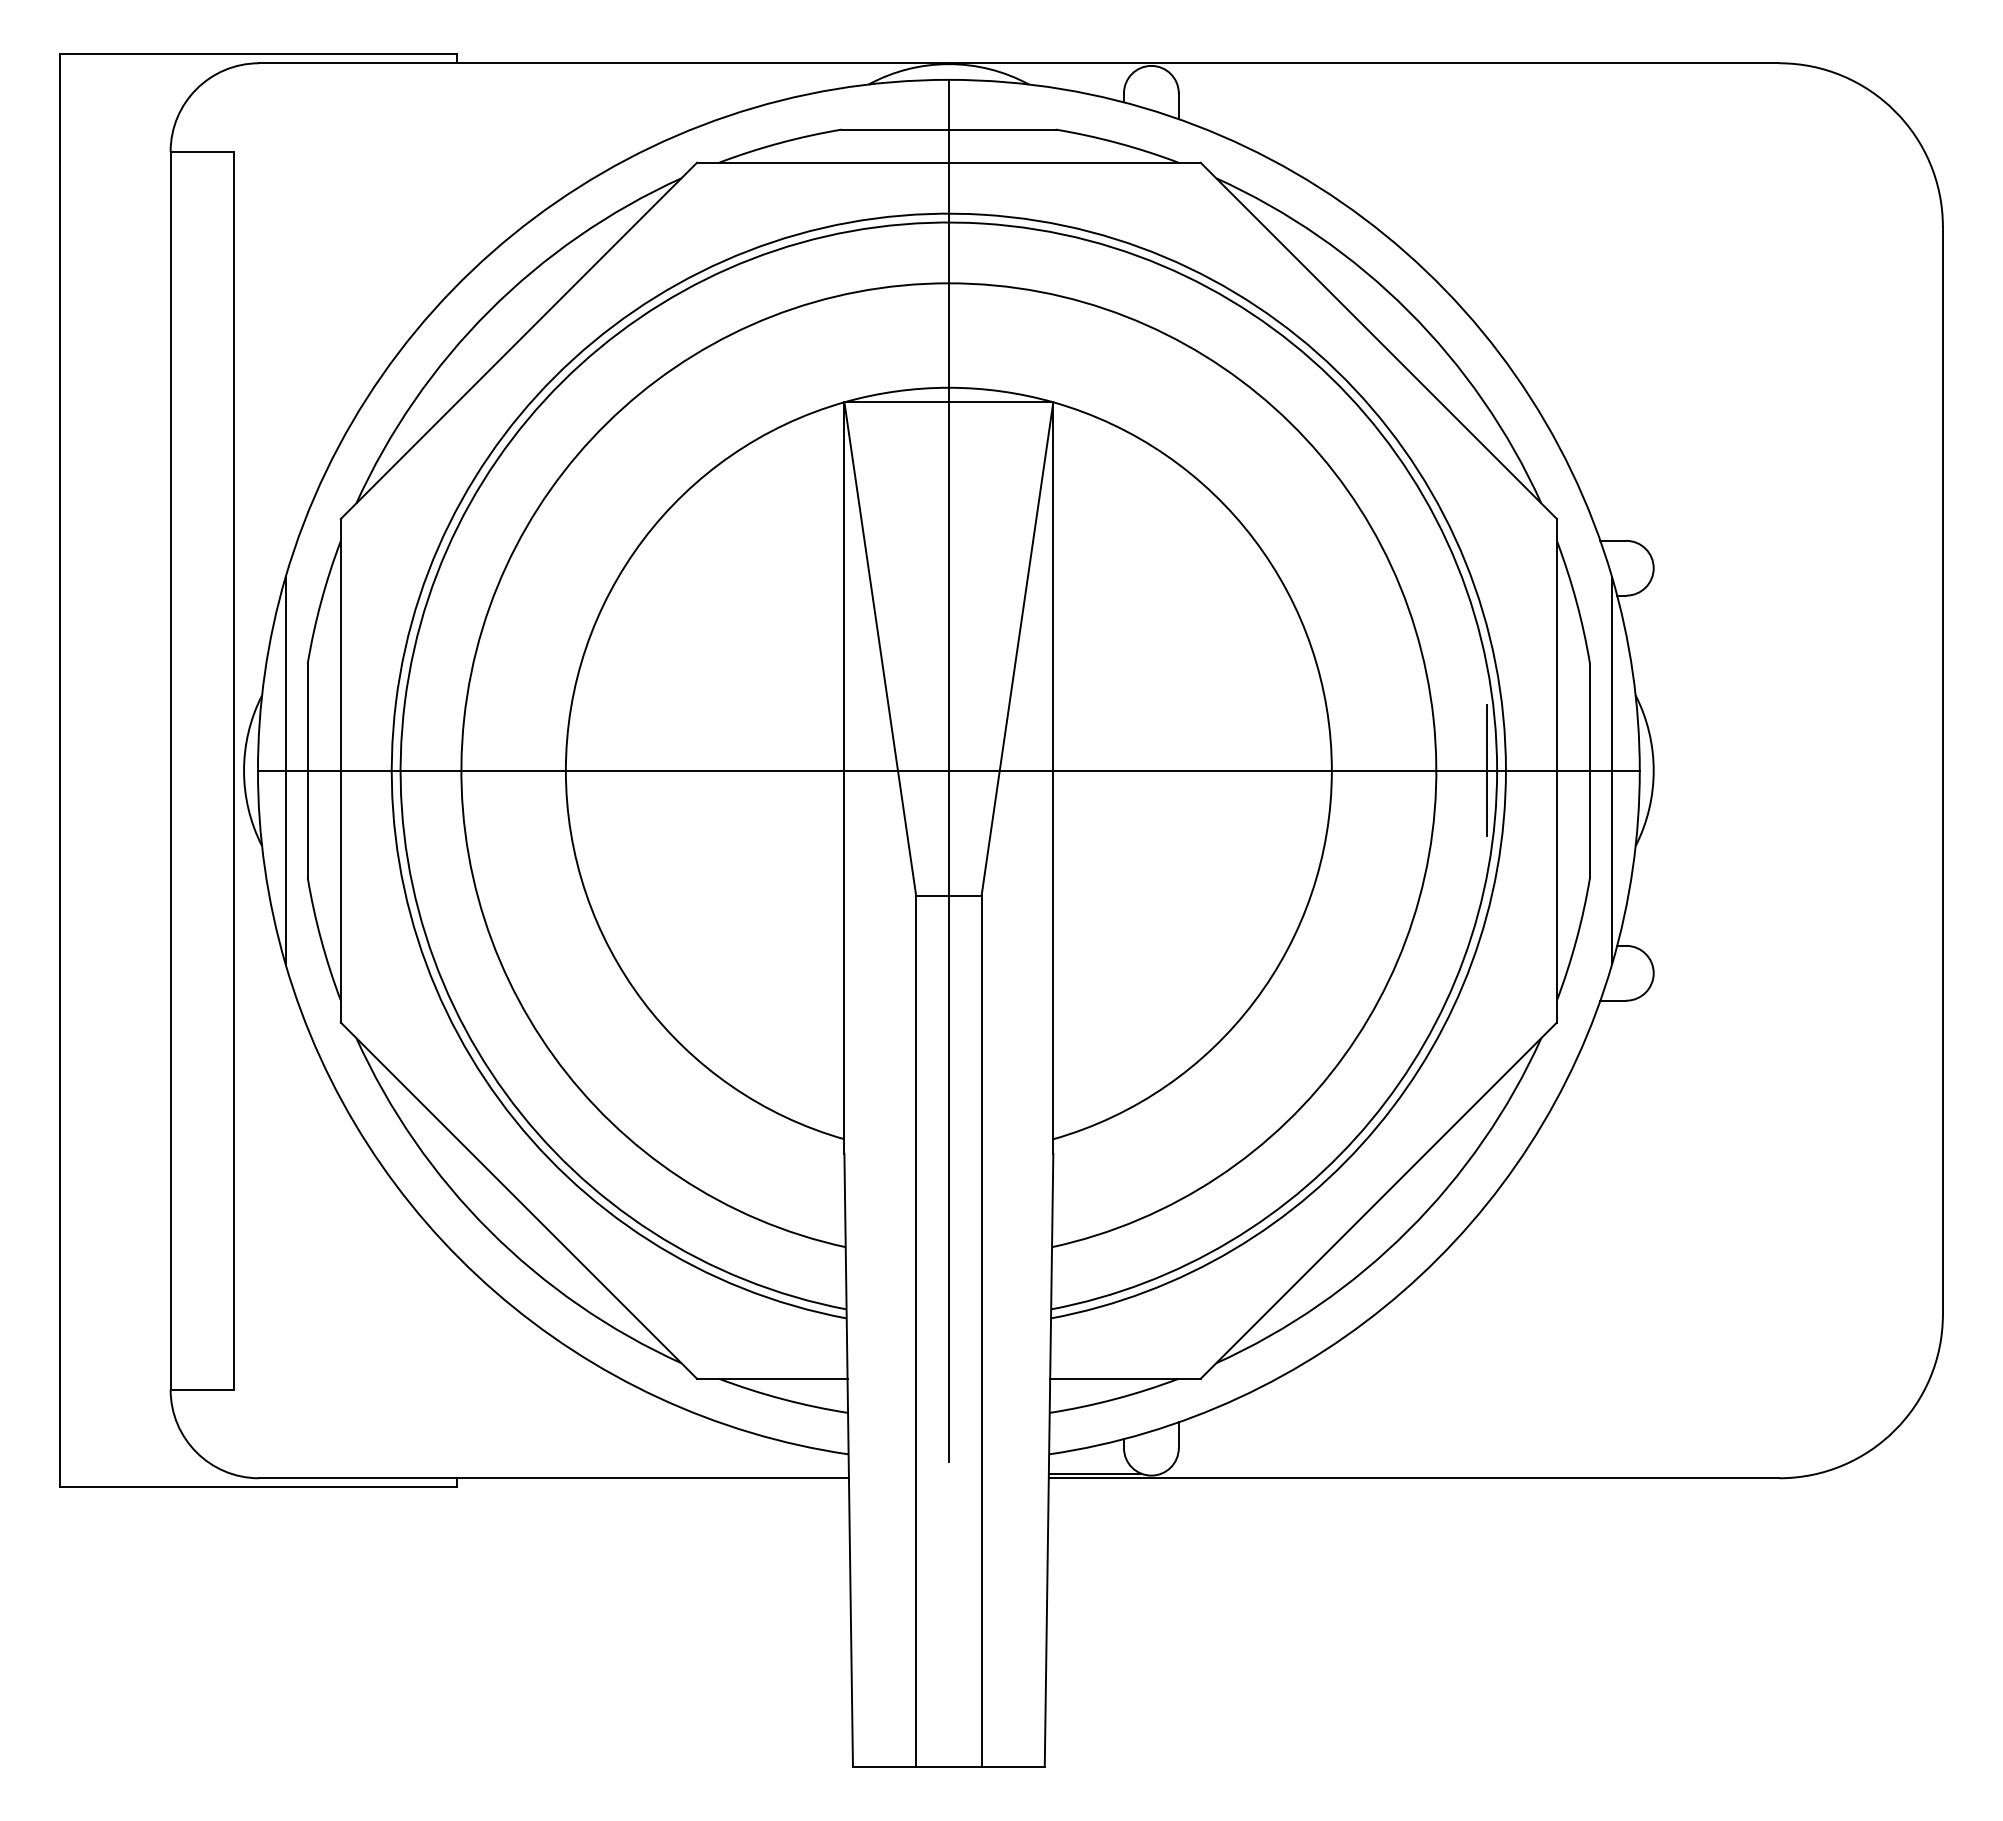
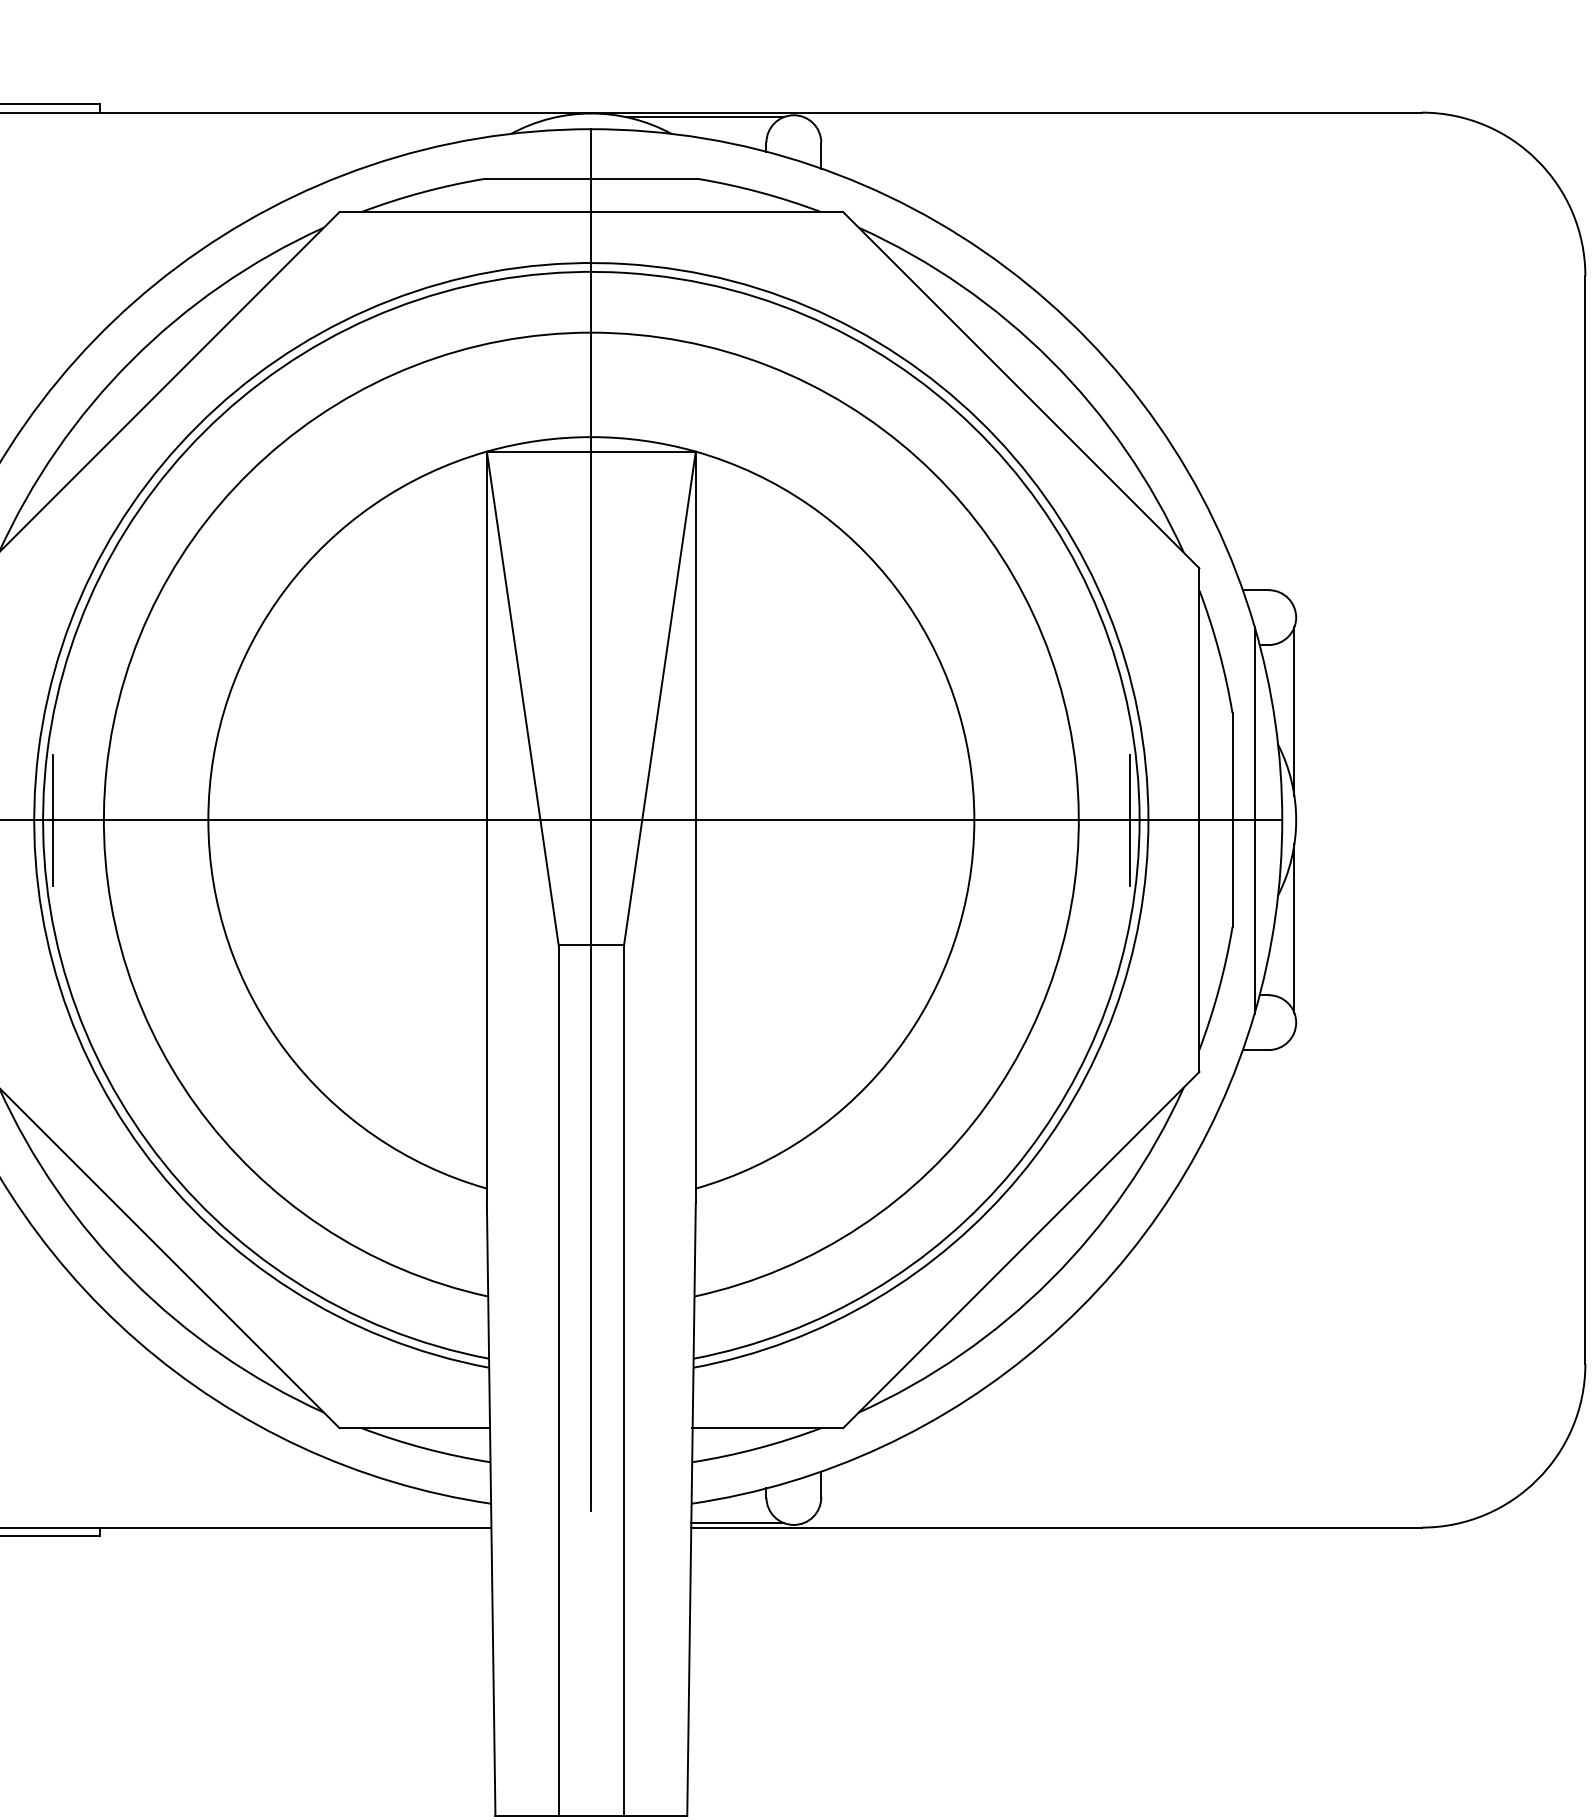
line: (1062, 67) -> (704, 116), added
line: (1651, 661) -> (1293, 710), added
line: (410, 770) -> (52, 819), added
line: (1651, 878) -> (1293, 927), added

